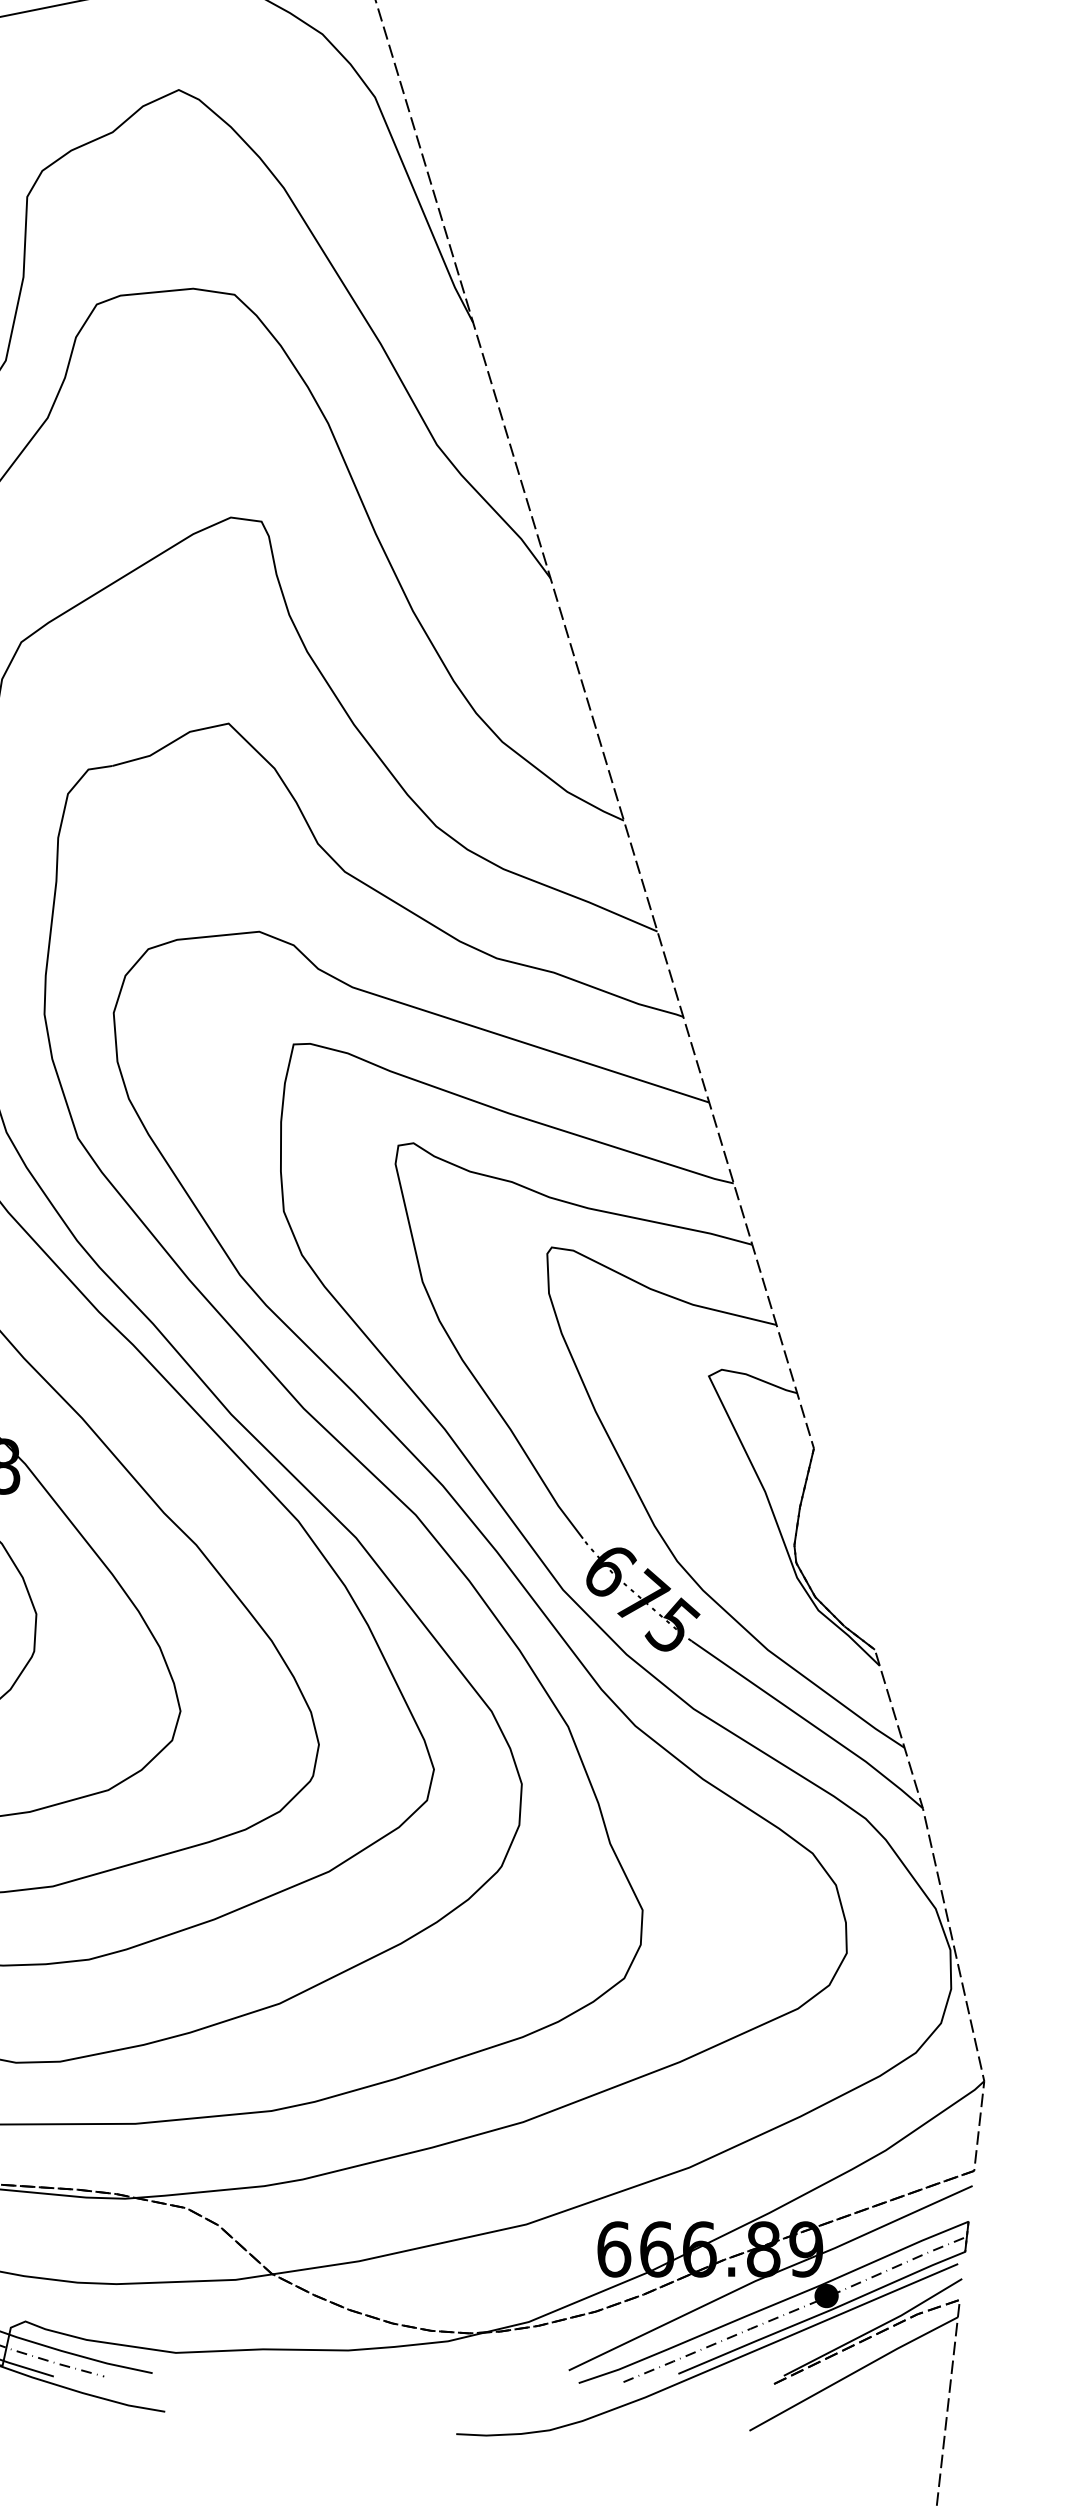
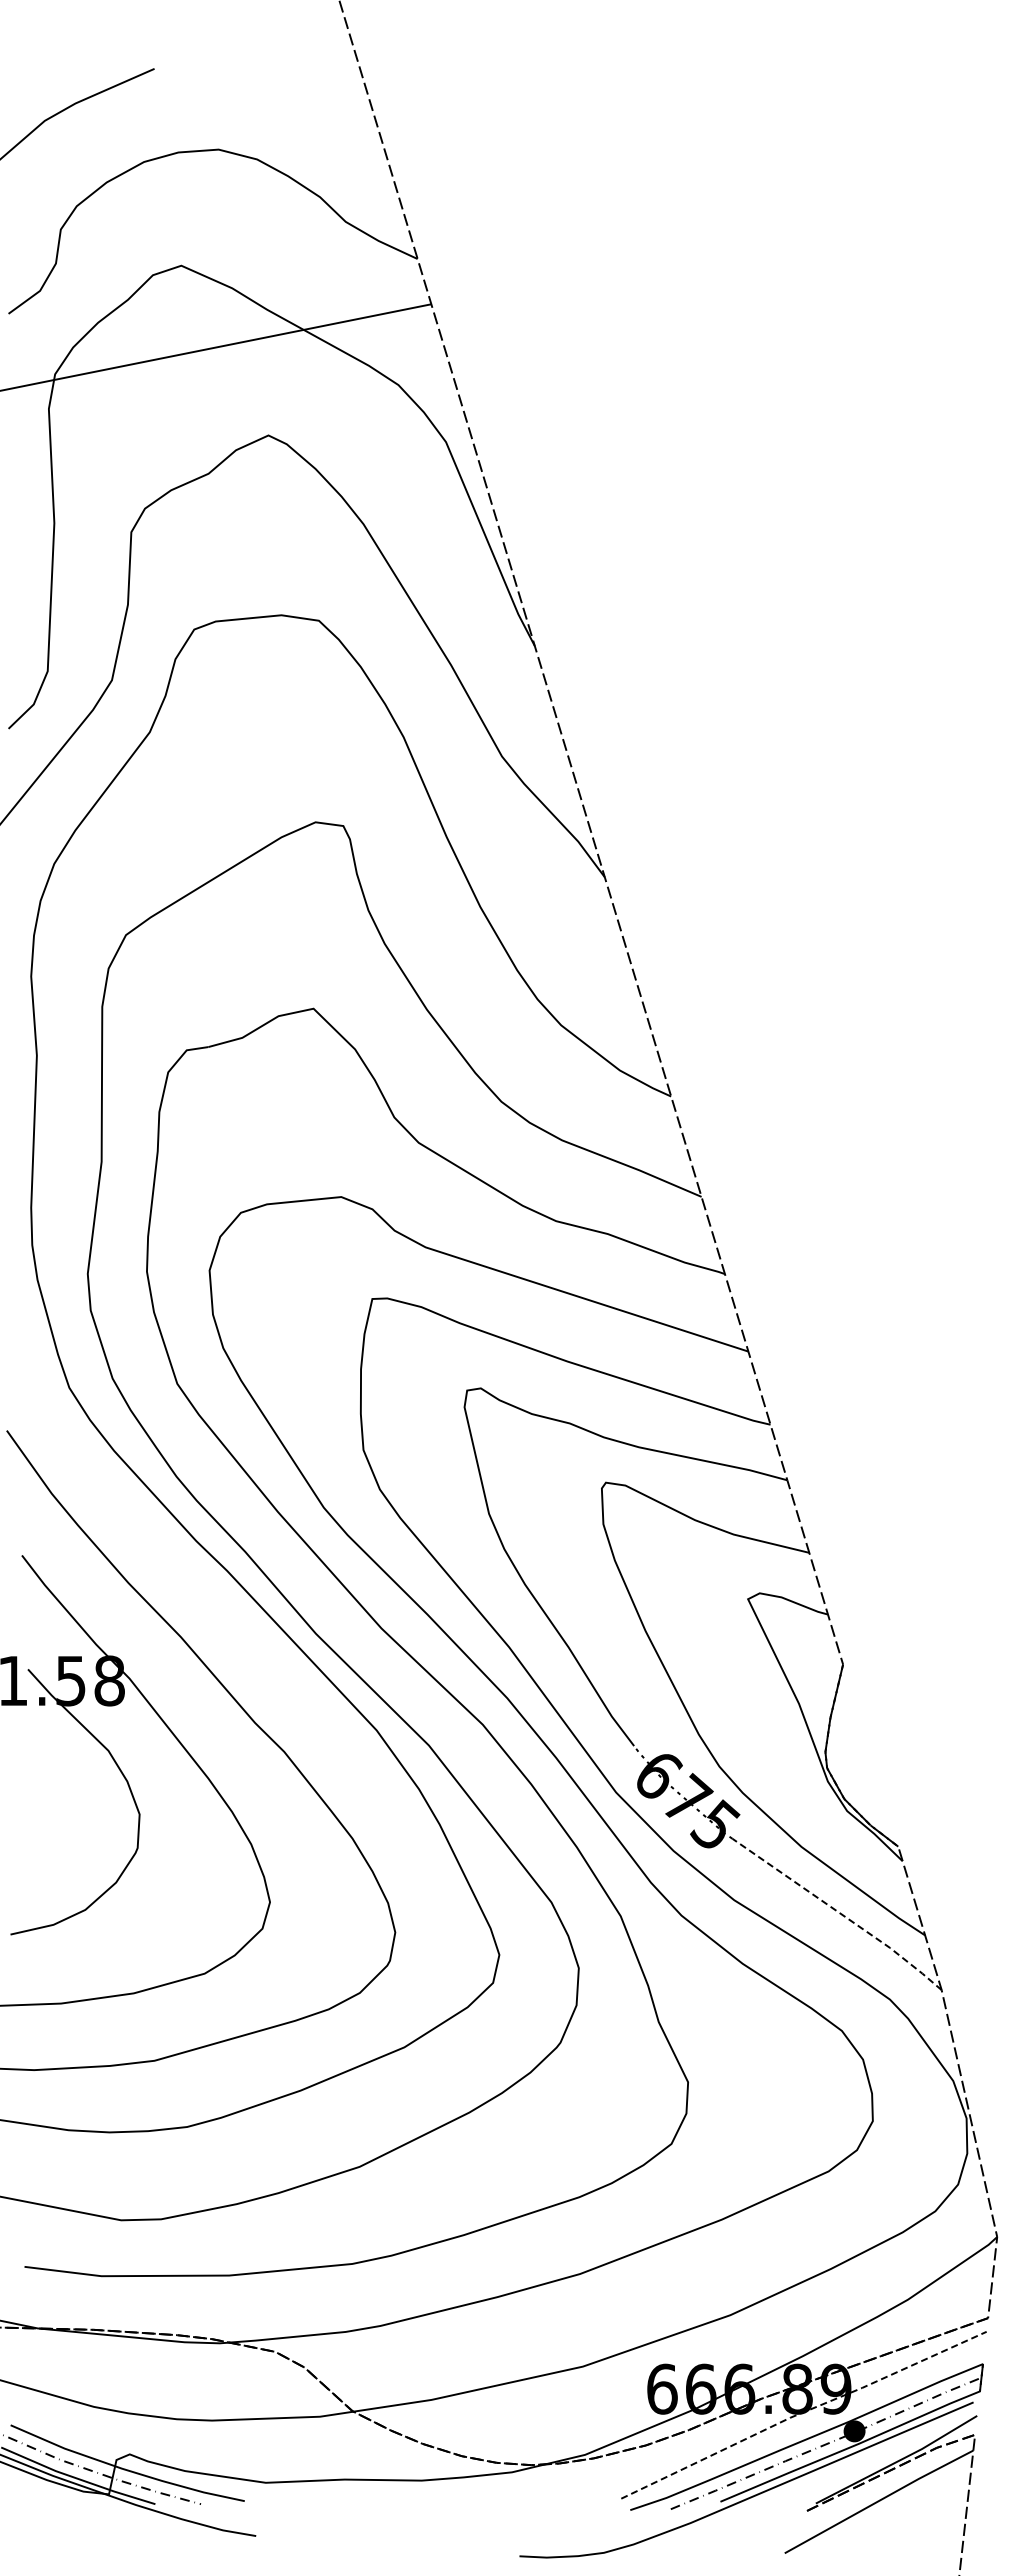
line: (811, 1723) -> (840, 1913), solid -> dashed
line: (769, 2275) -> (802, 2412), solid -> dashed

